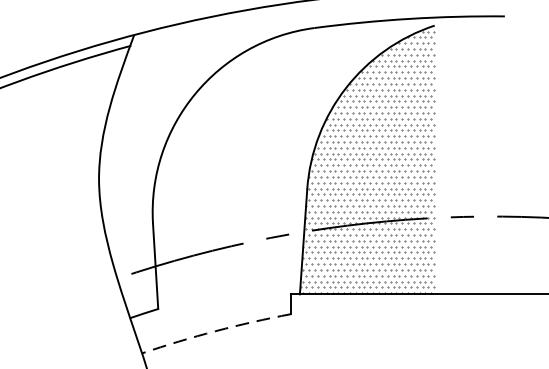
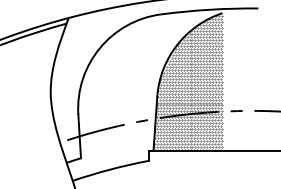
arc: (215, 331) -> (110, 169), dashed -> solid

